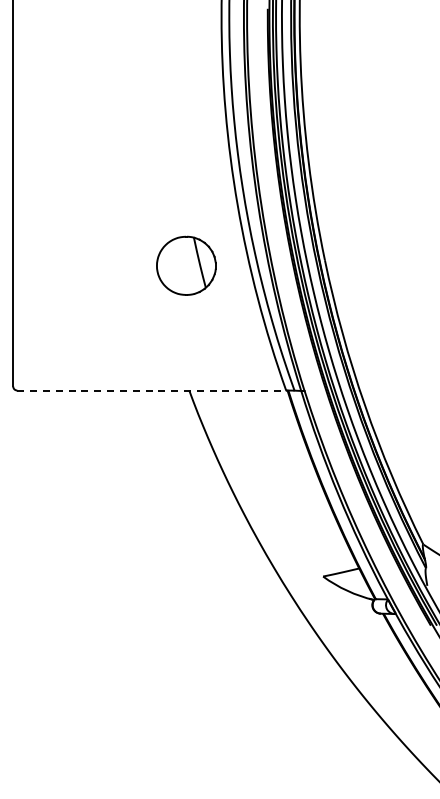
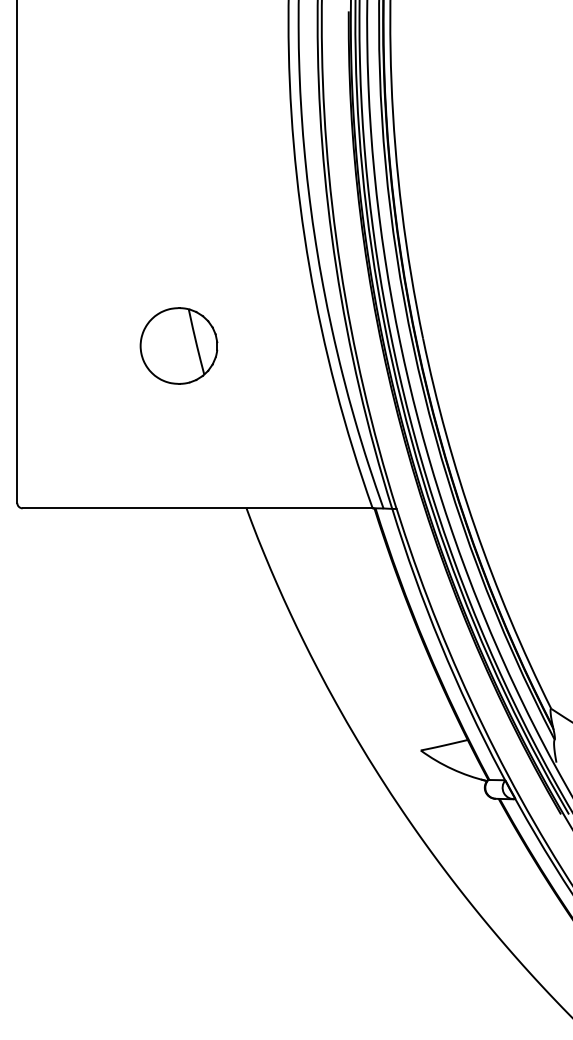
part: (186, 265) -> (179, 345), moved
line: (152, 390) -> (198, 508), dashed -> solid

